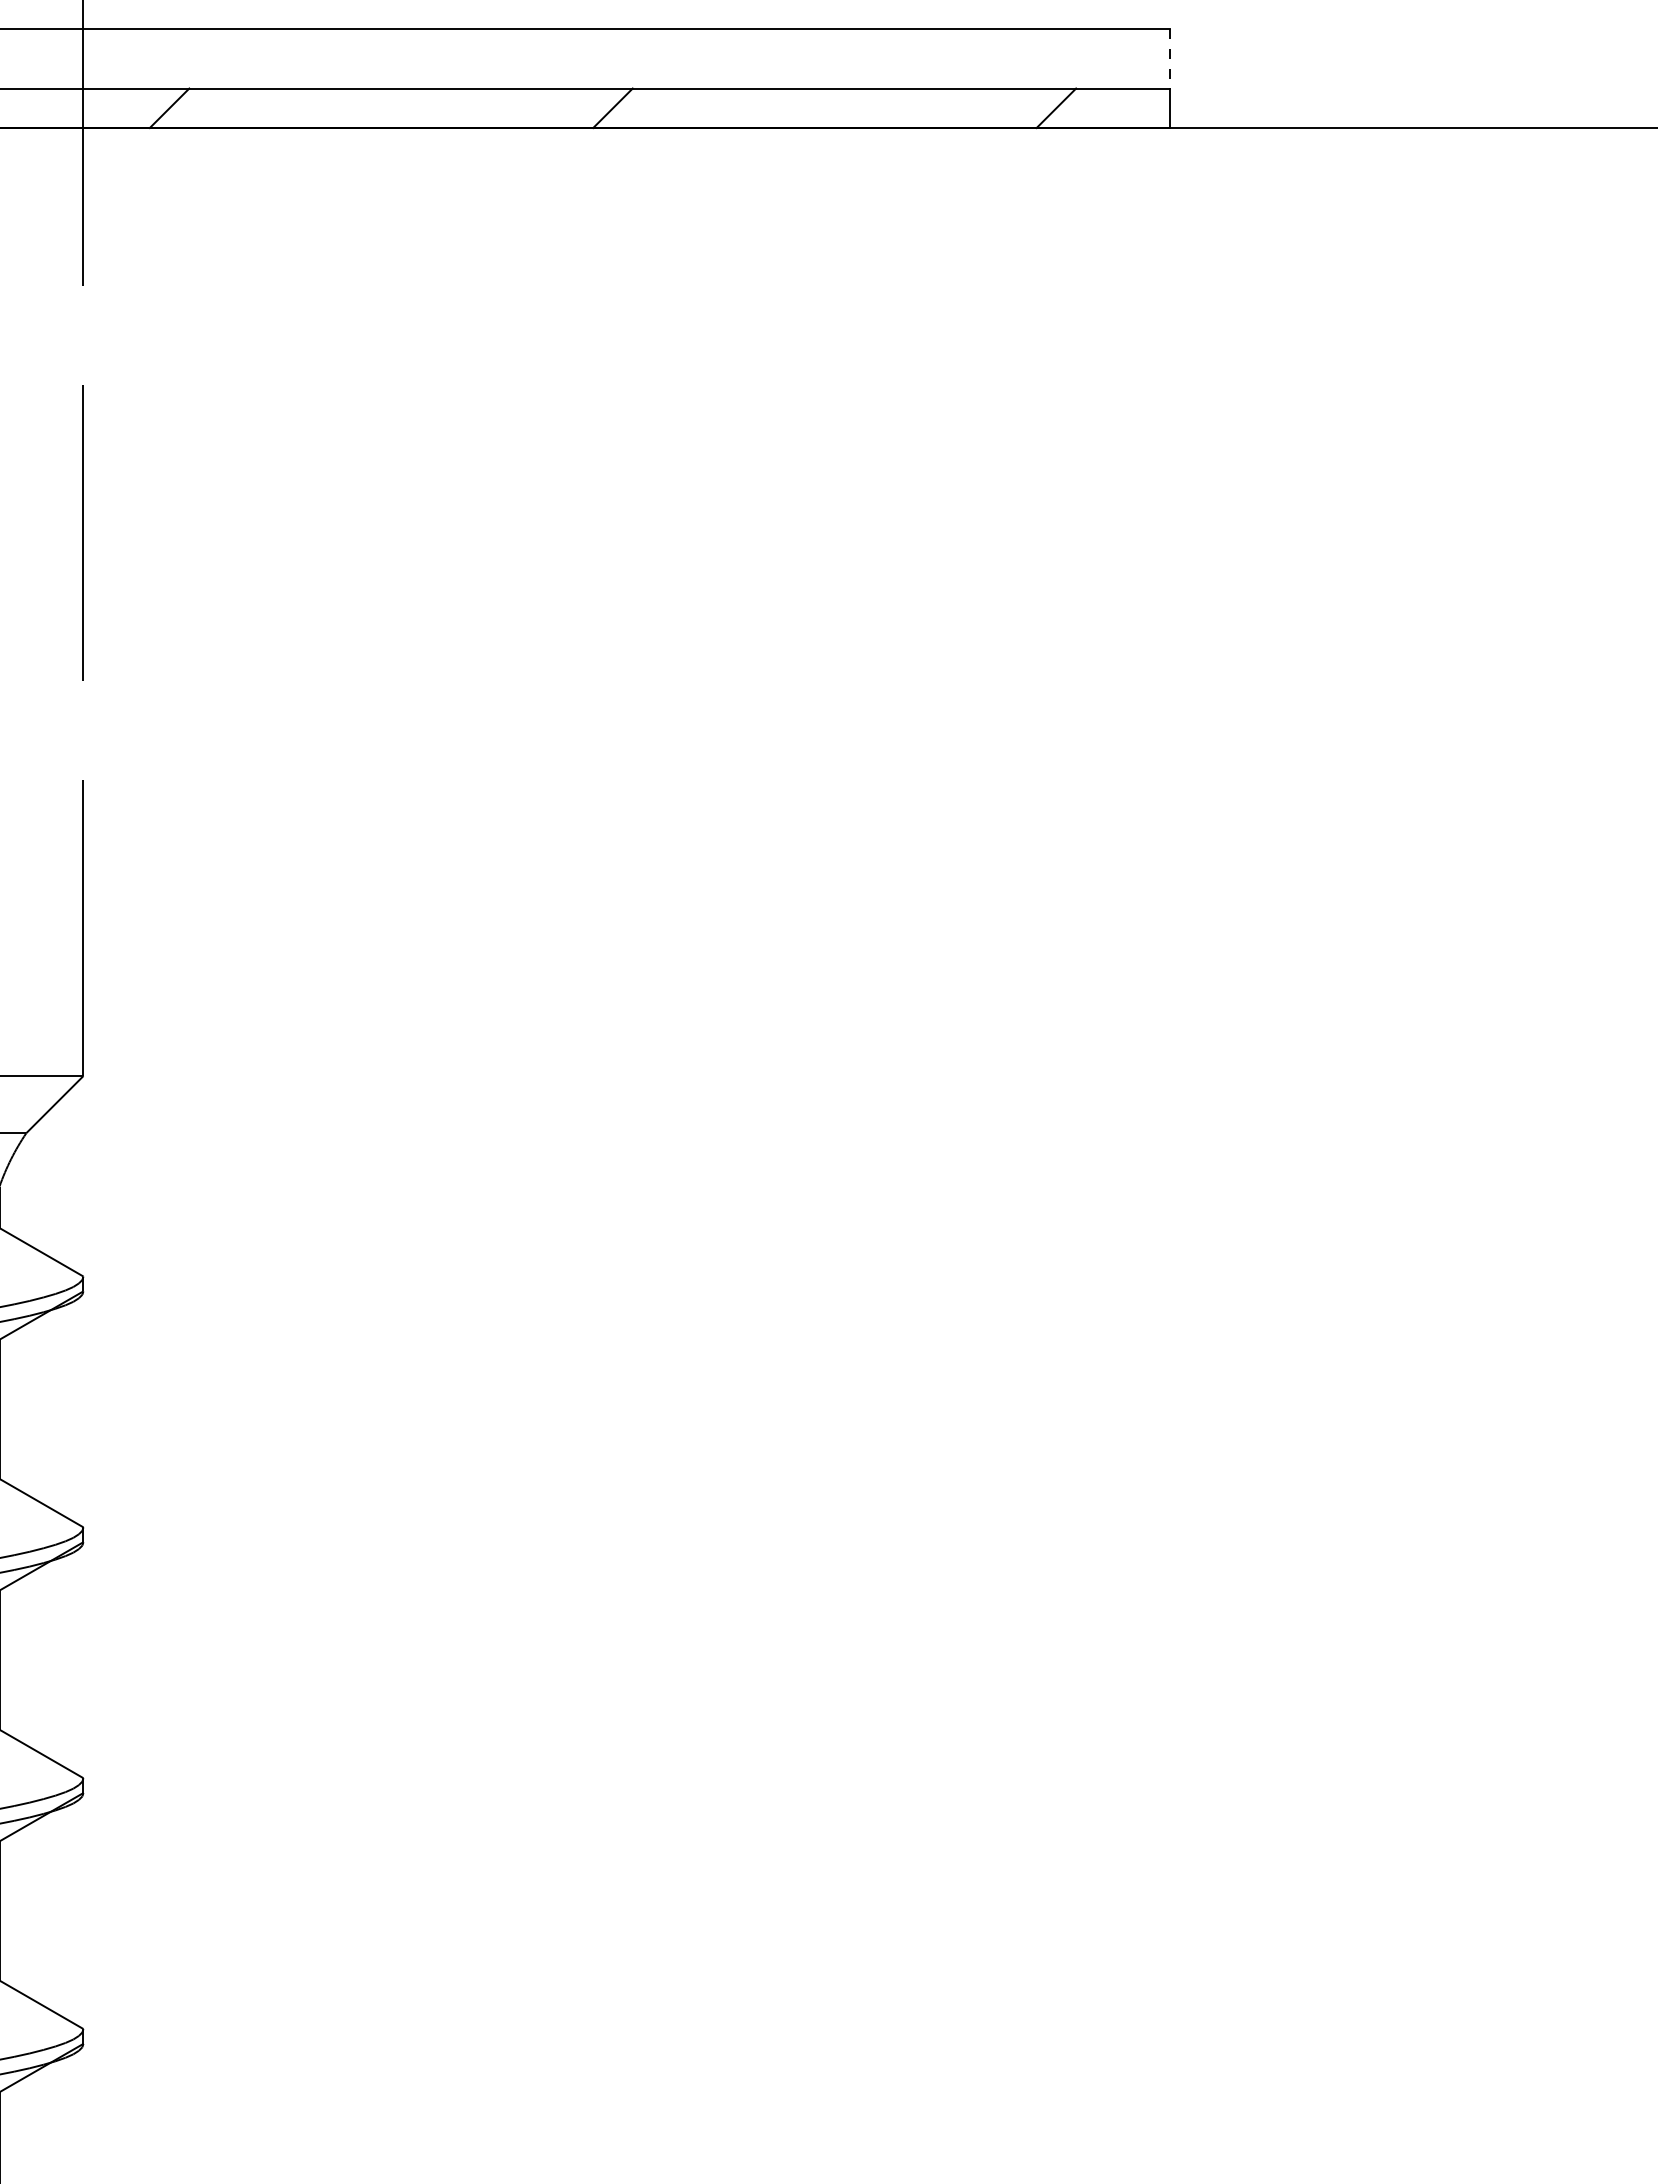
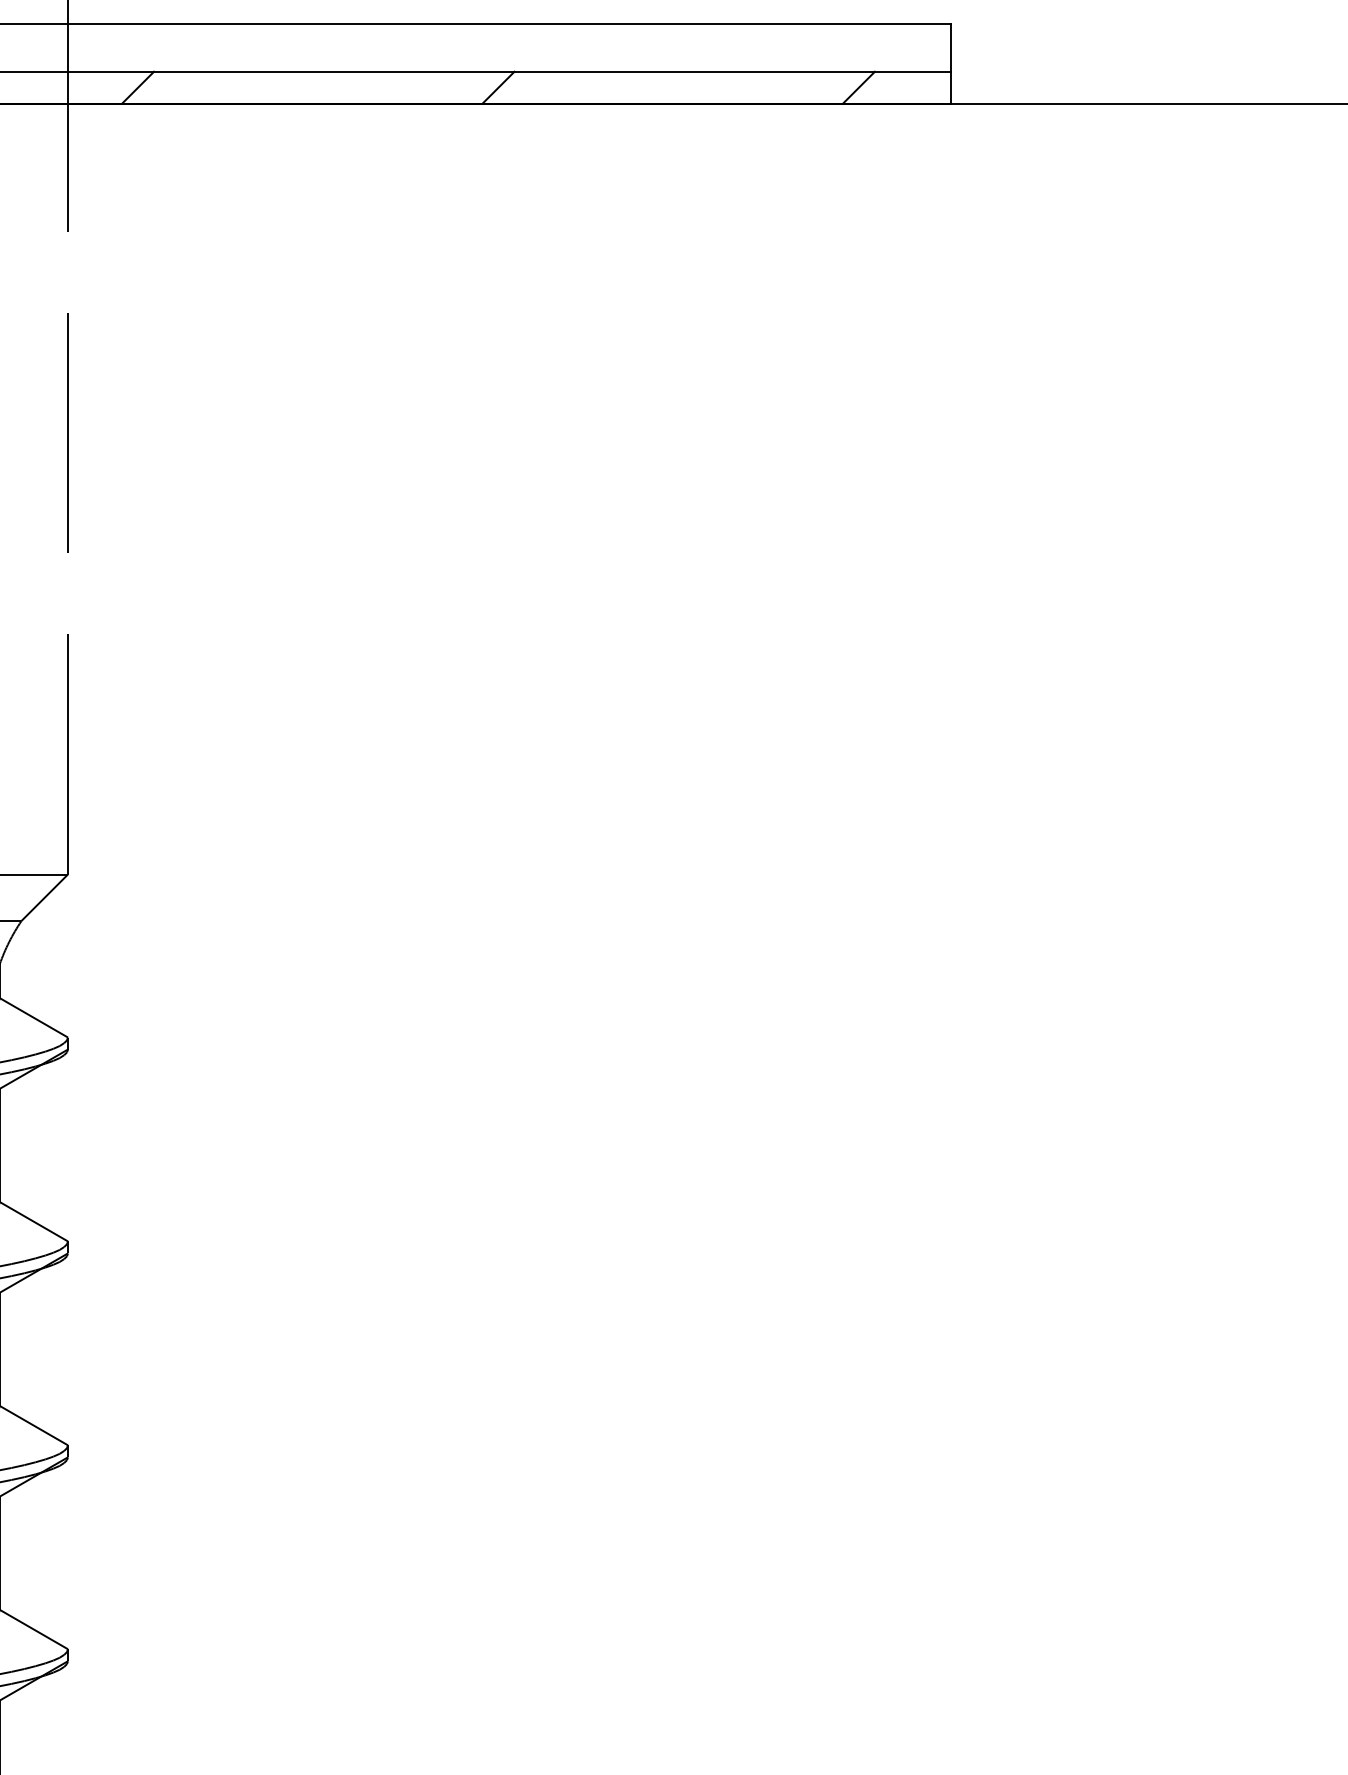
line: (1169, 58) -> (950, 47), dashed -> solid

